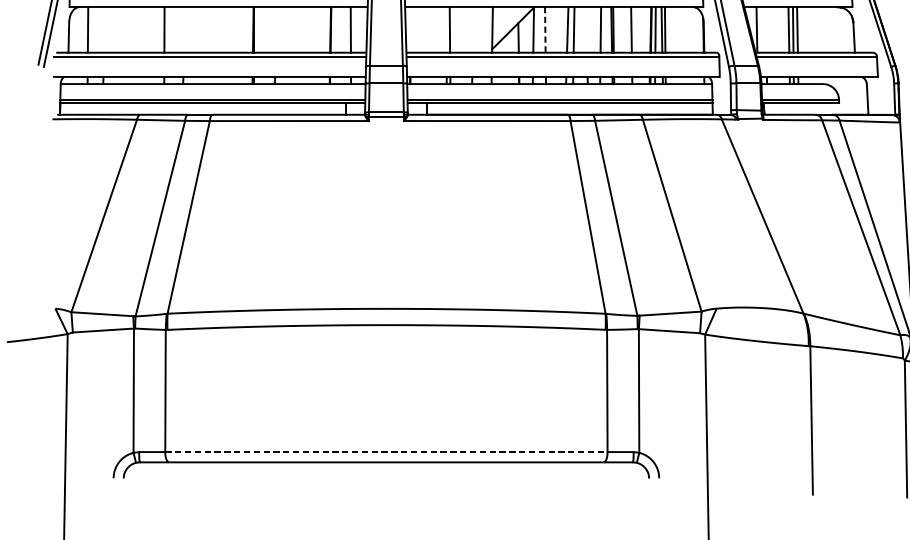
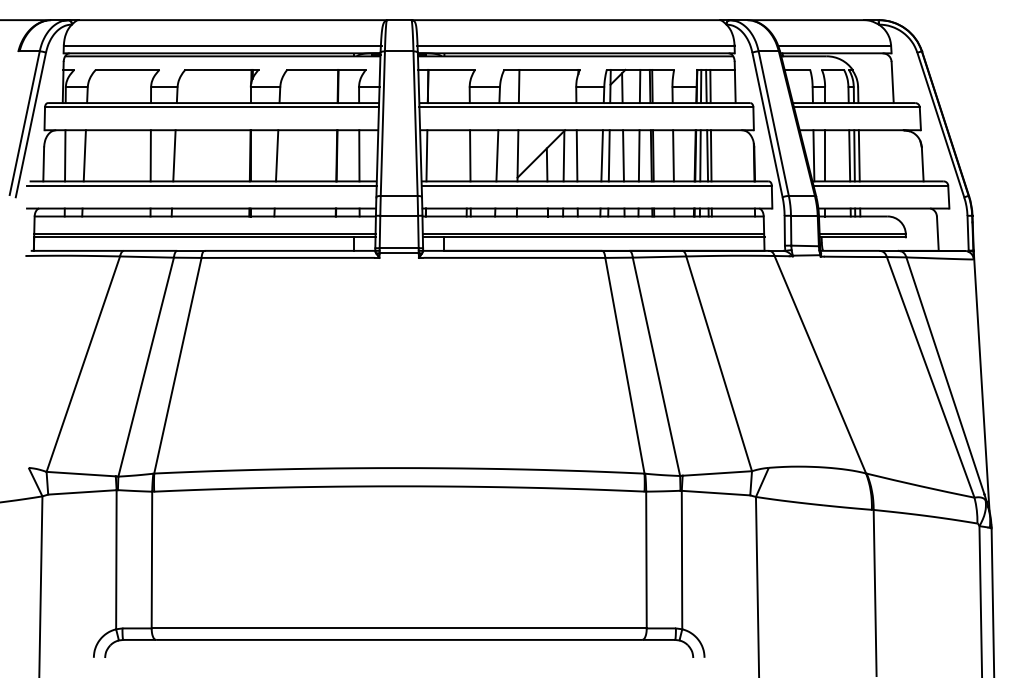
line: (105, 29) -> (84, 155), added
line: (185, 29) -> (174, 155), added
line: (276, 29) -> (276, 155), added
line: (410, 29) -> (426, 155), added
line: (474, 29) -> (497, 155), added
line: (545, 29) -> (577, 155), dashed -> solid
line: (586, 29) -> (623, 155), added
line: (767, 29) -> (825, 155), added
line: (386, 452) -> (399, 628), dashed -> solid

